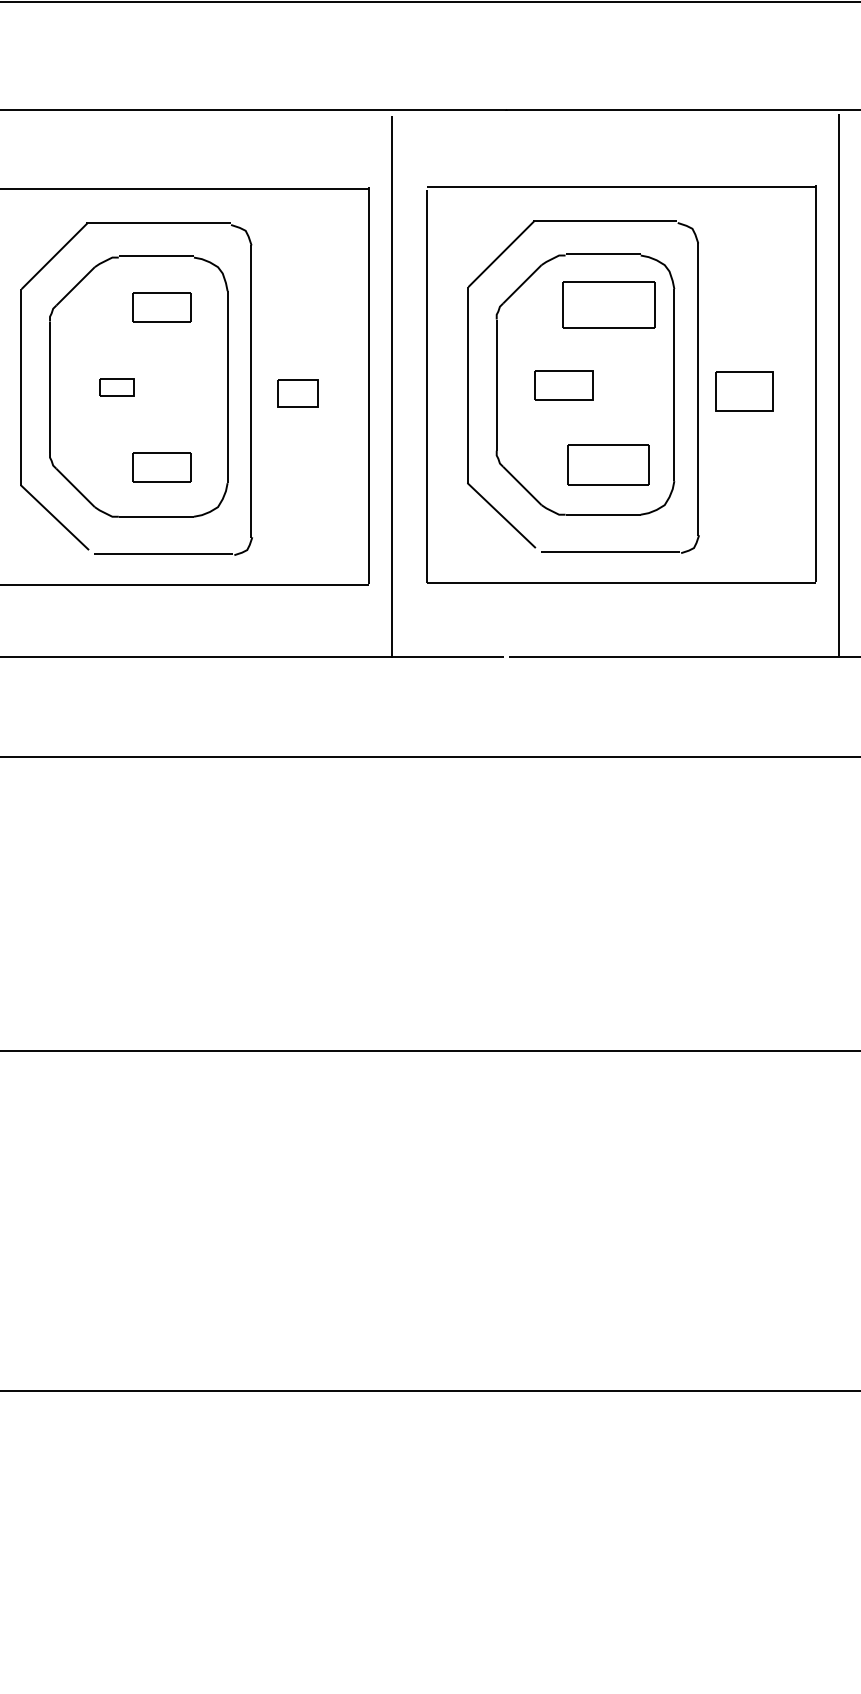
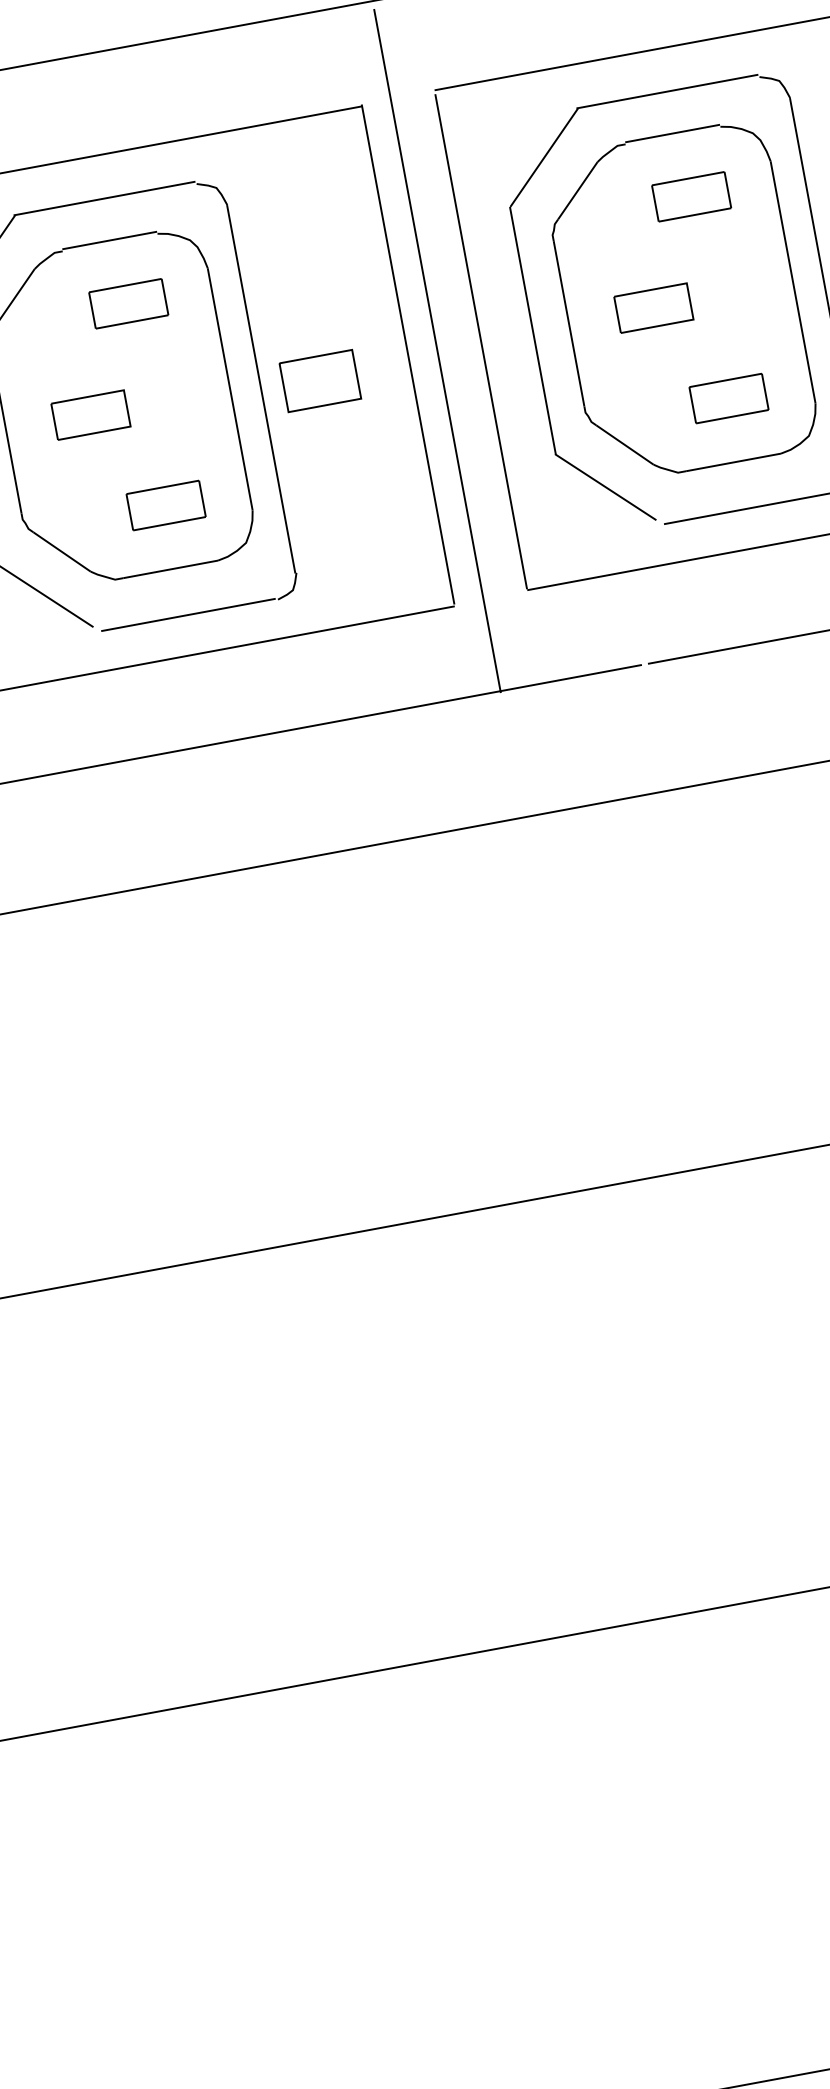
part: (608, 305) -> (691, 197), size x0.62
part: (116, 387) -> (90, 415), size x1.67
part: (297, 393) -> (319, 380), size x1.43
part: (608, 465) -> (728, 399), size x0.71

